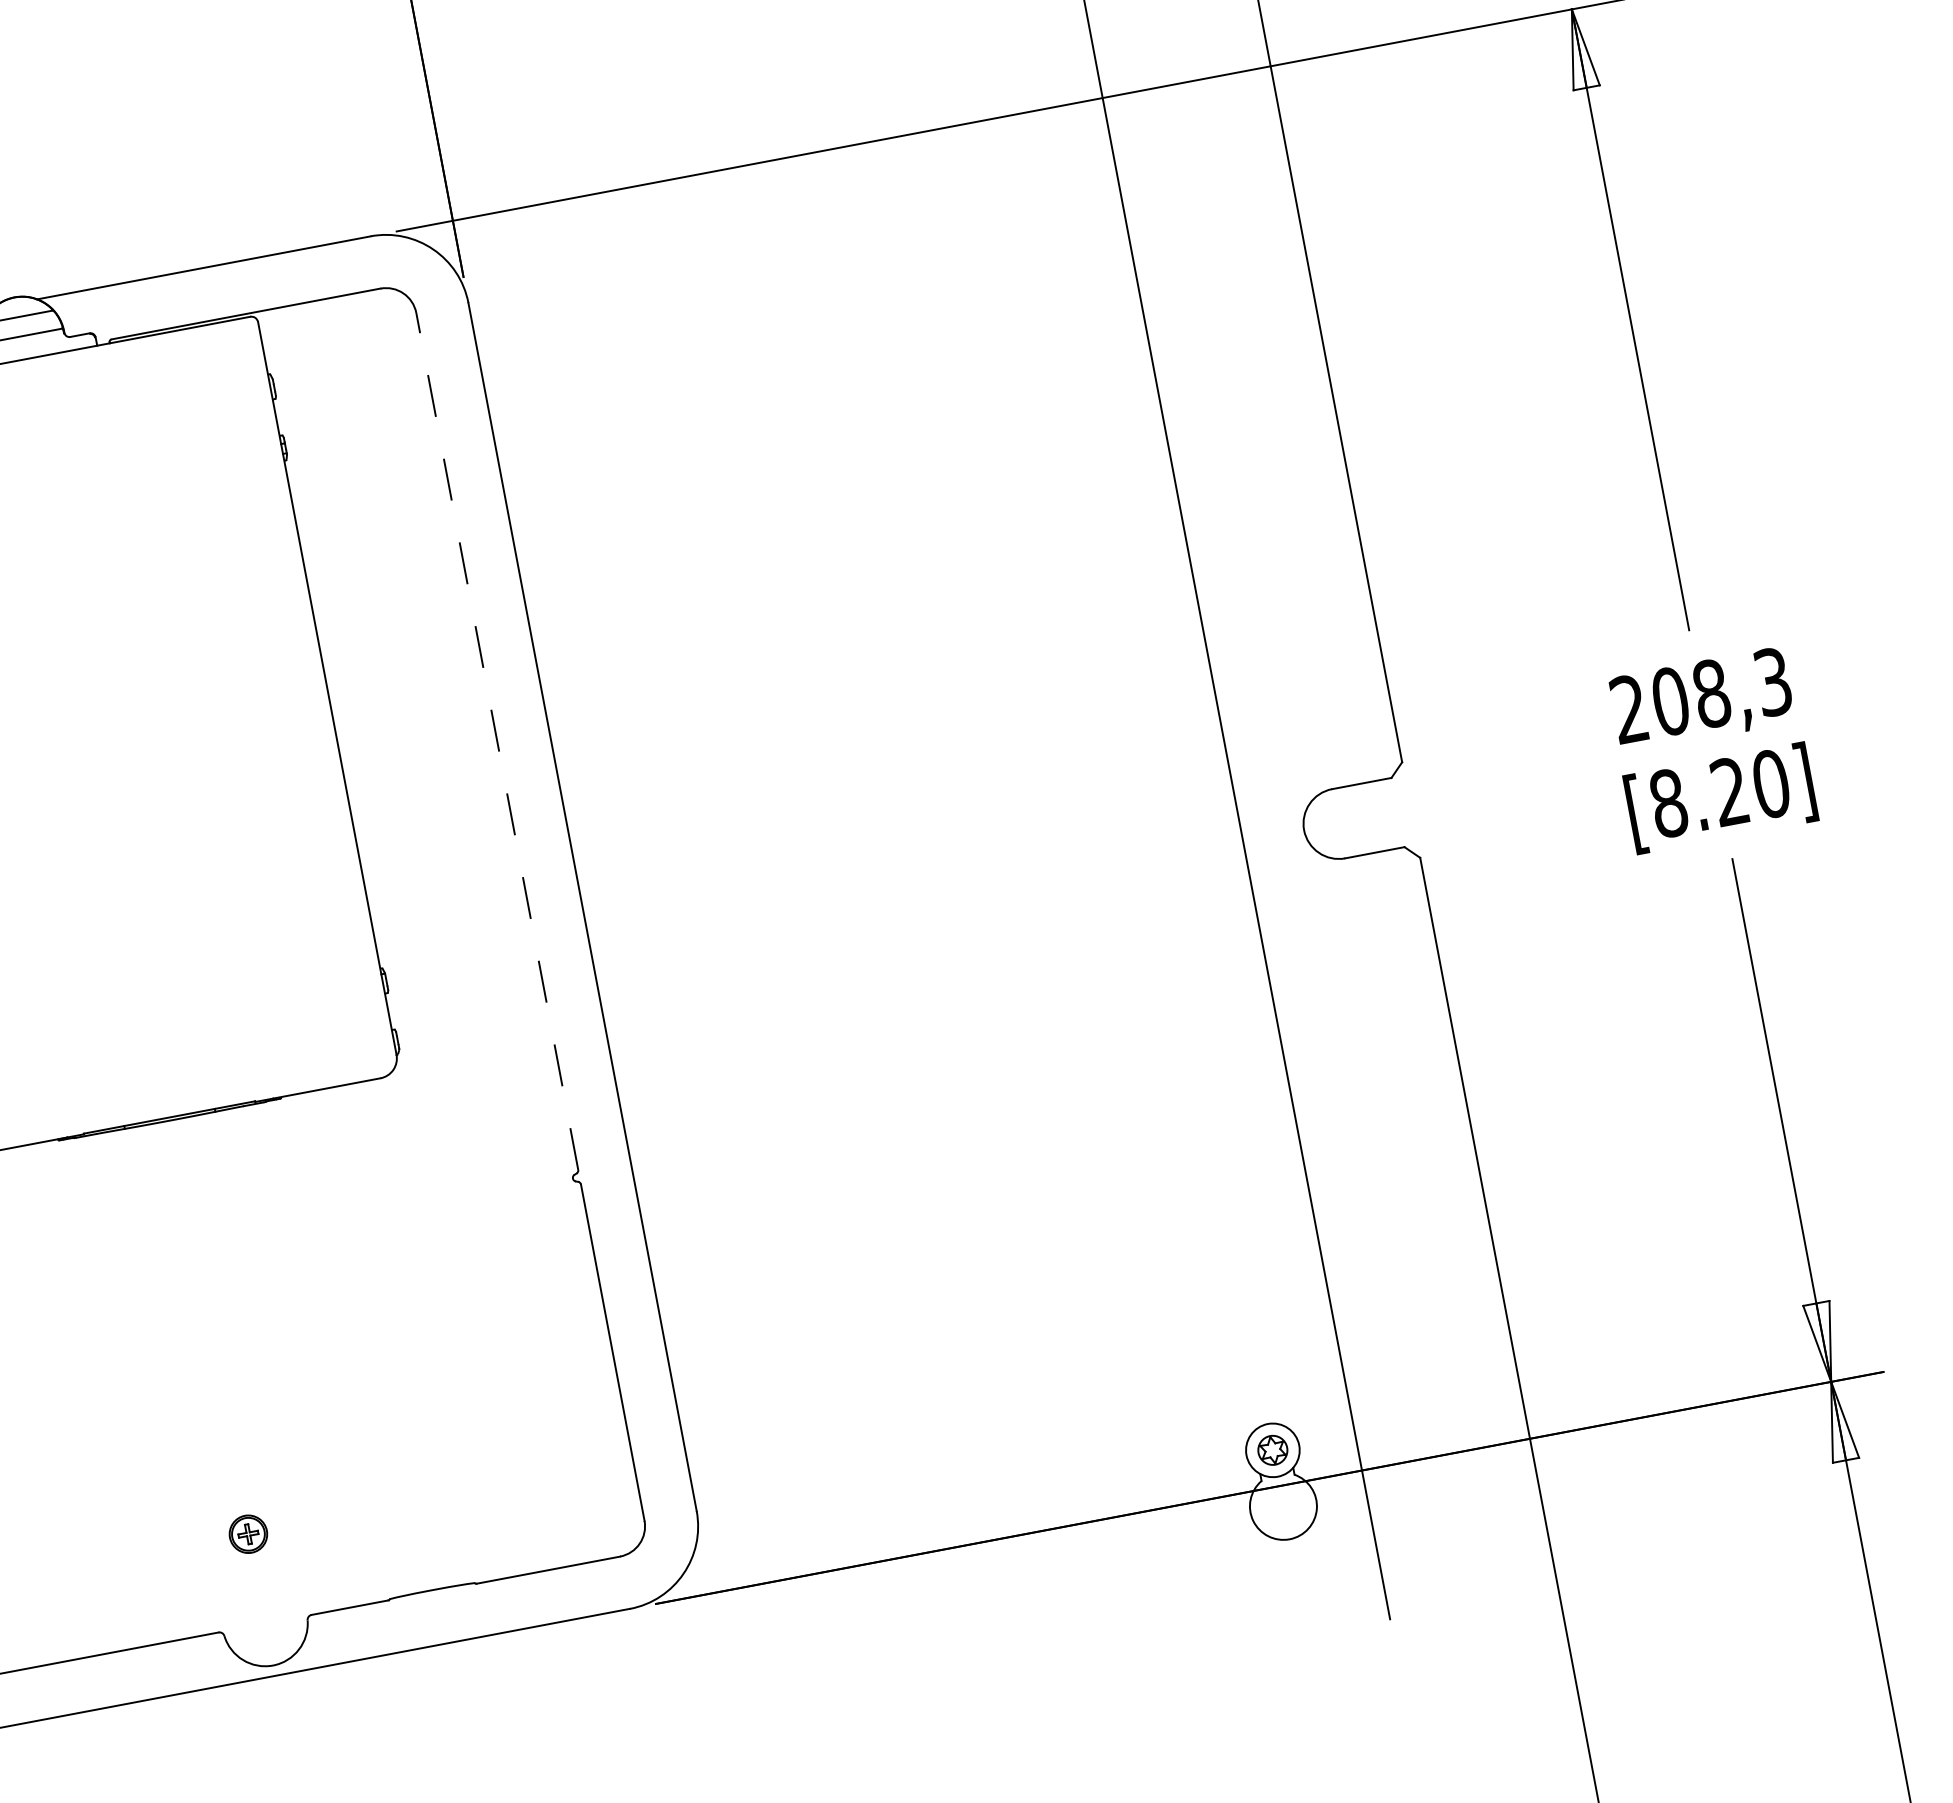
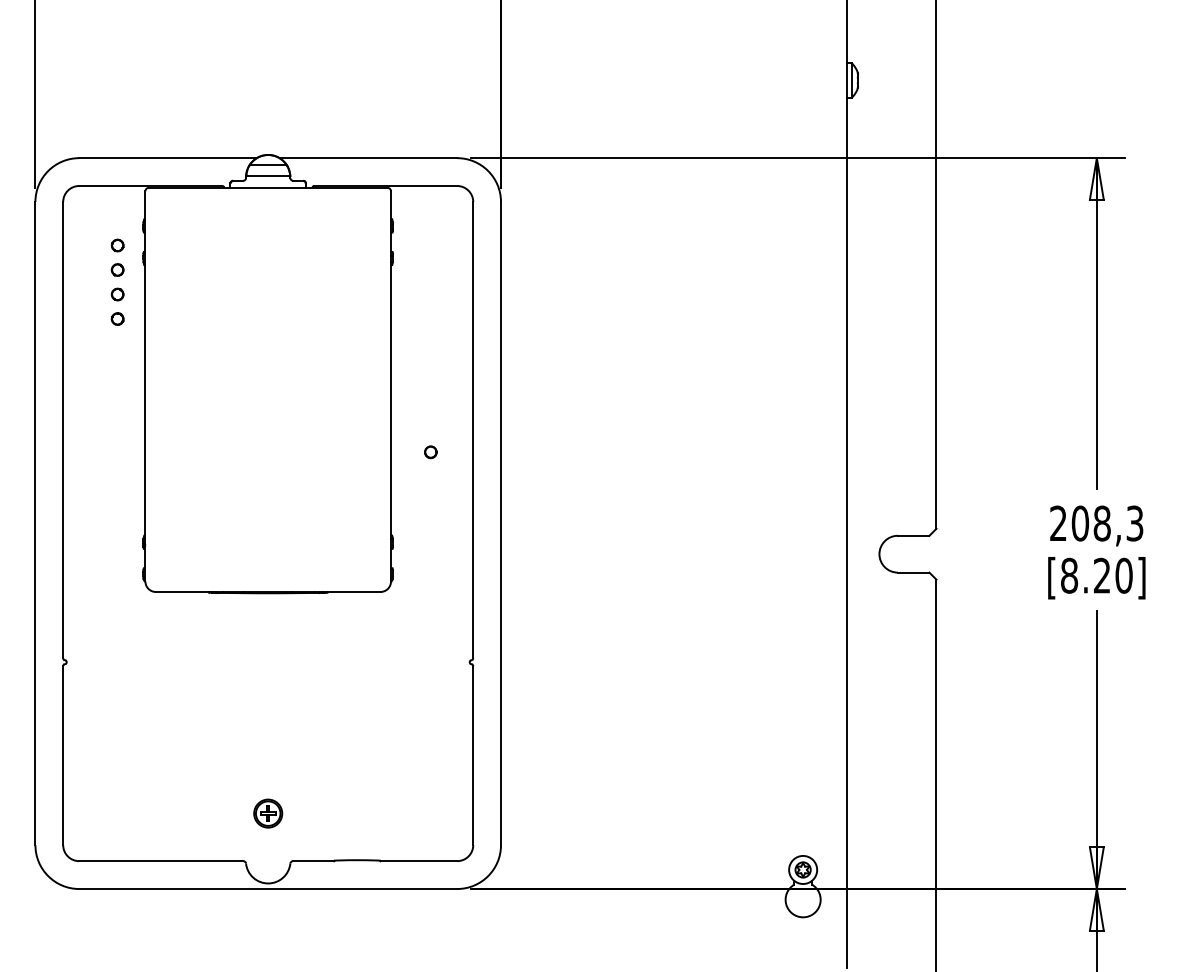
line: (497, 740) -> (473, 429), dashed -> solid
part: (424, 798) -> (430, 452), added
part: (248, 1534) -> (268, 813), size x1.43

